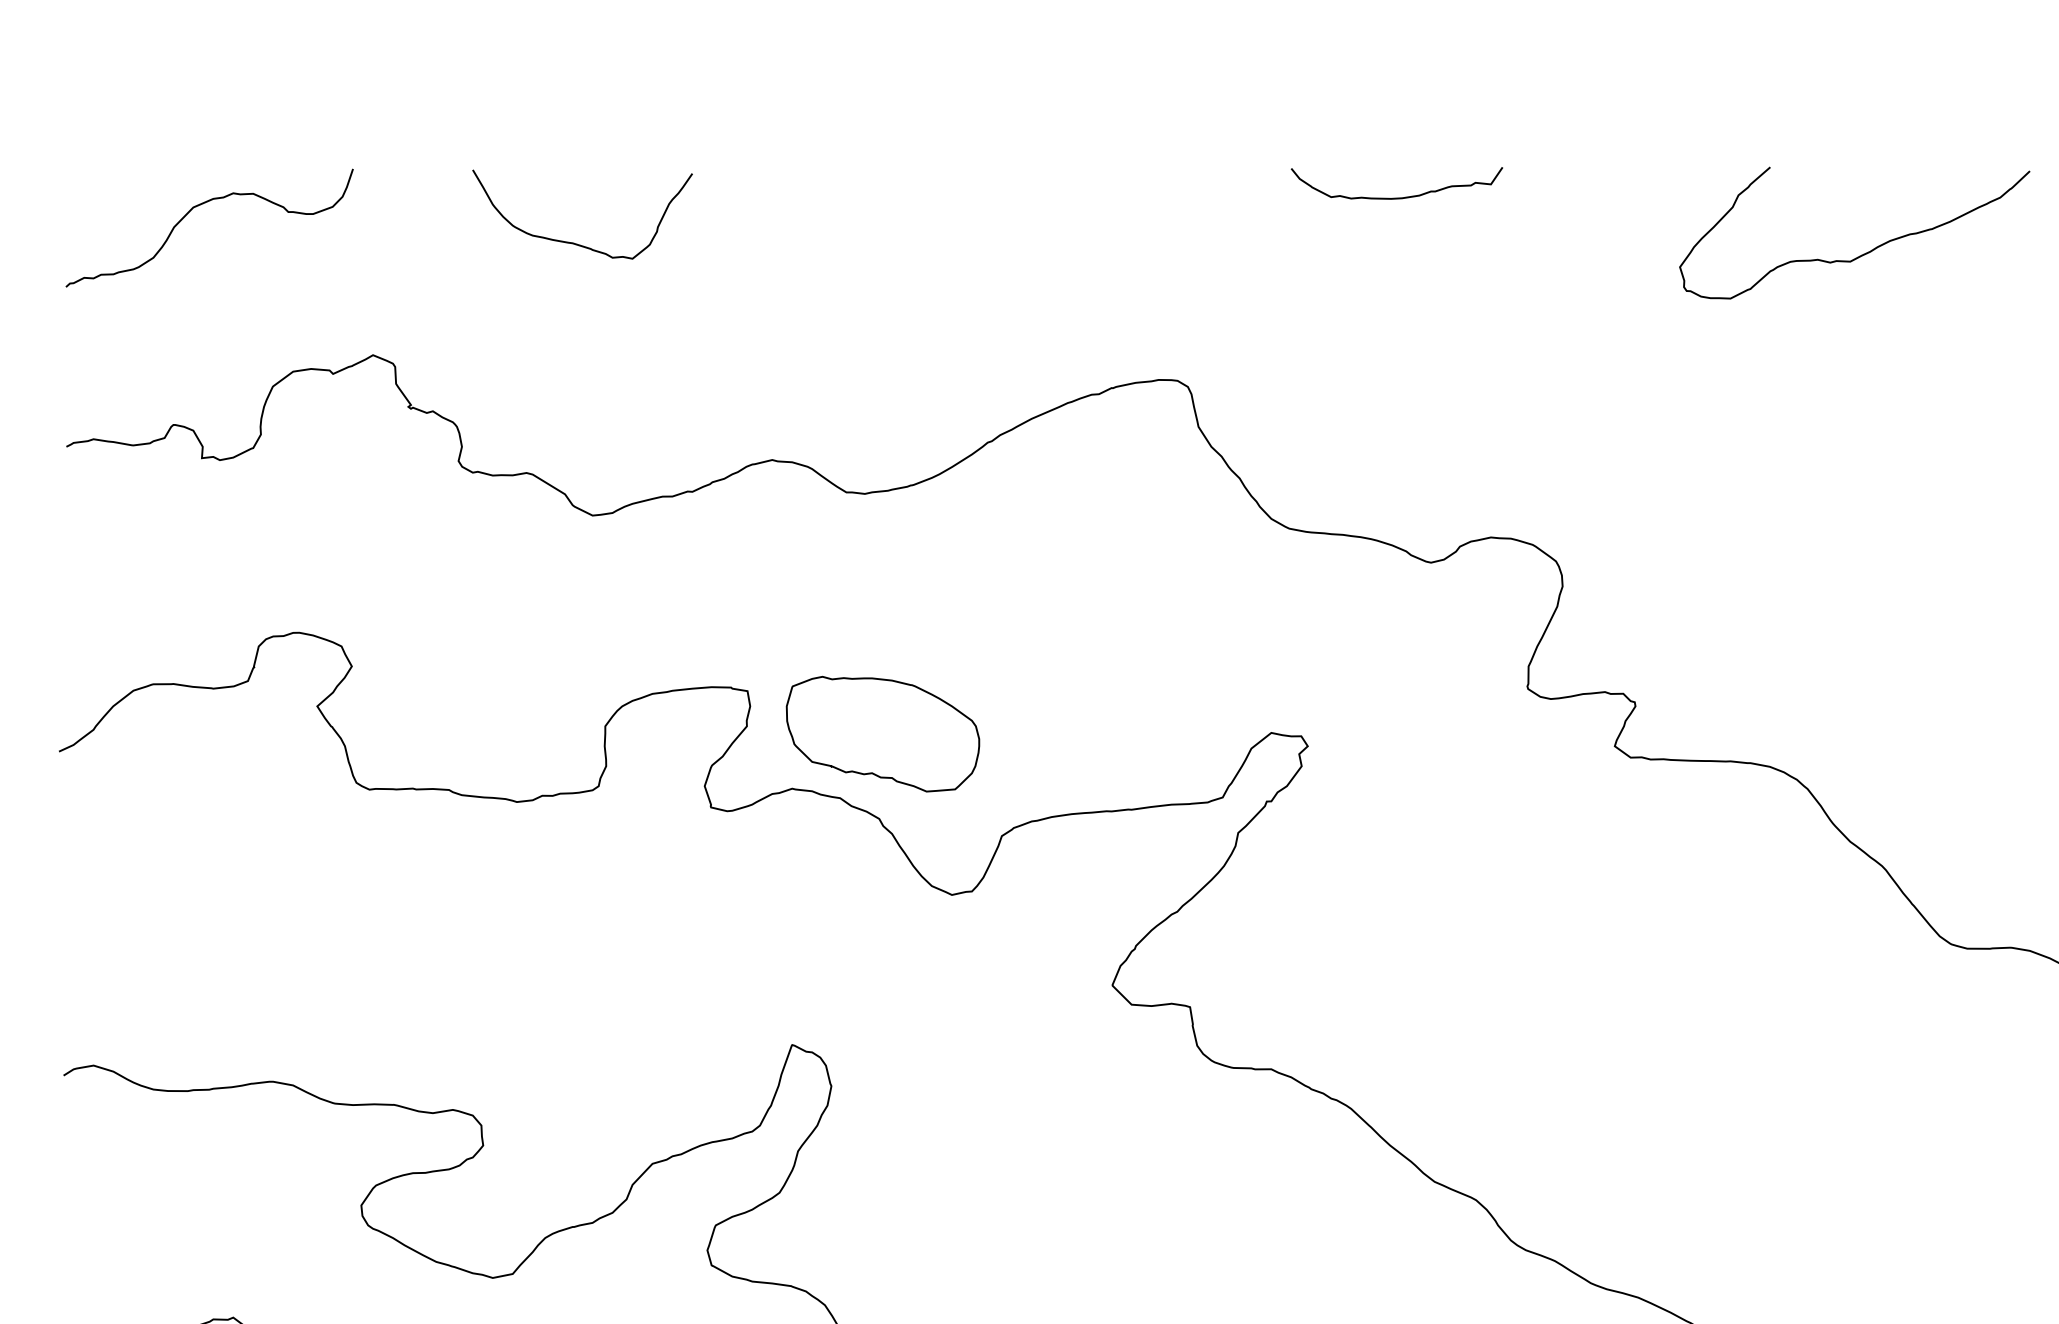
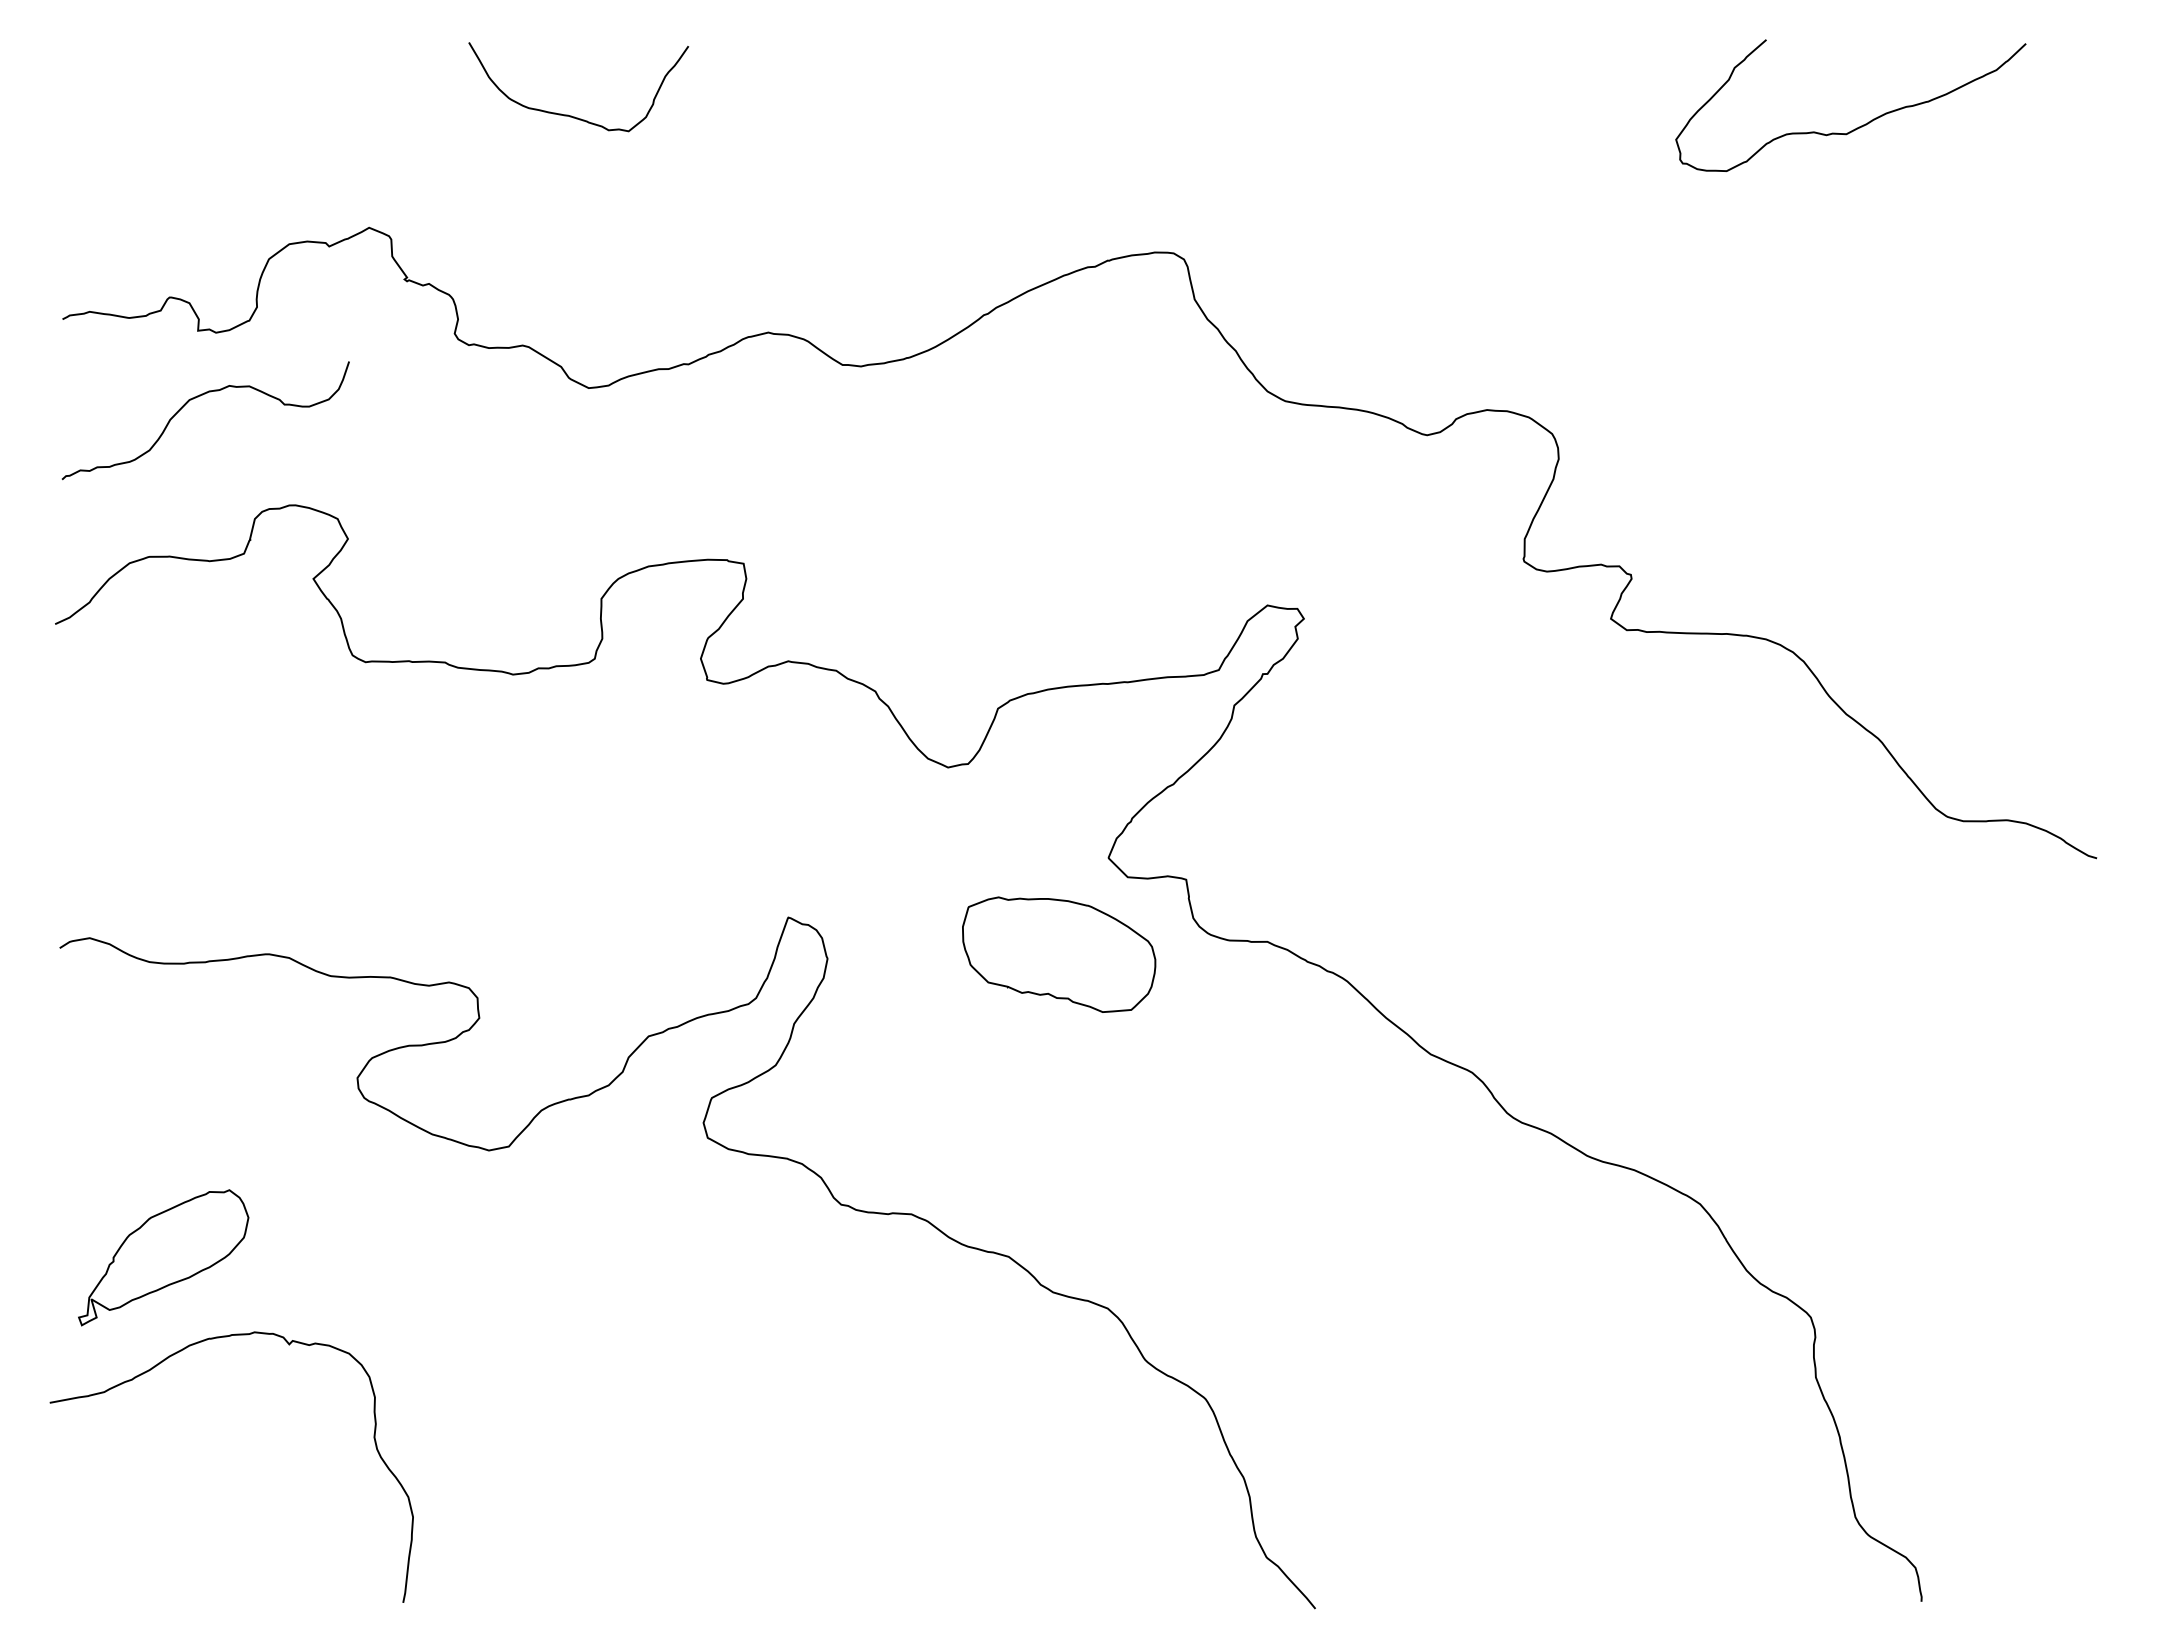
curve: (1402, 196) -> (1398, 69), removed
curve: (202, 204) -> (198, 397), moved
part: (883, 733) -> (1059, 954), moved

